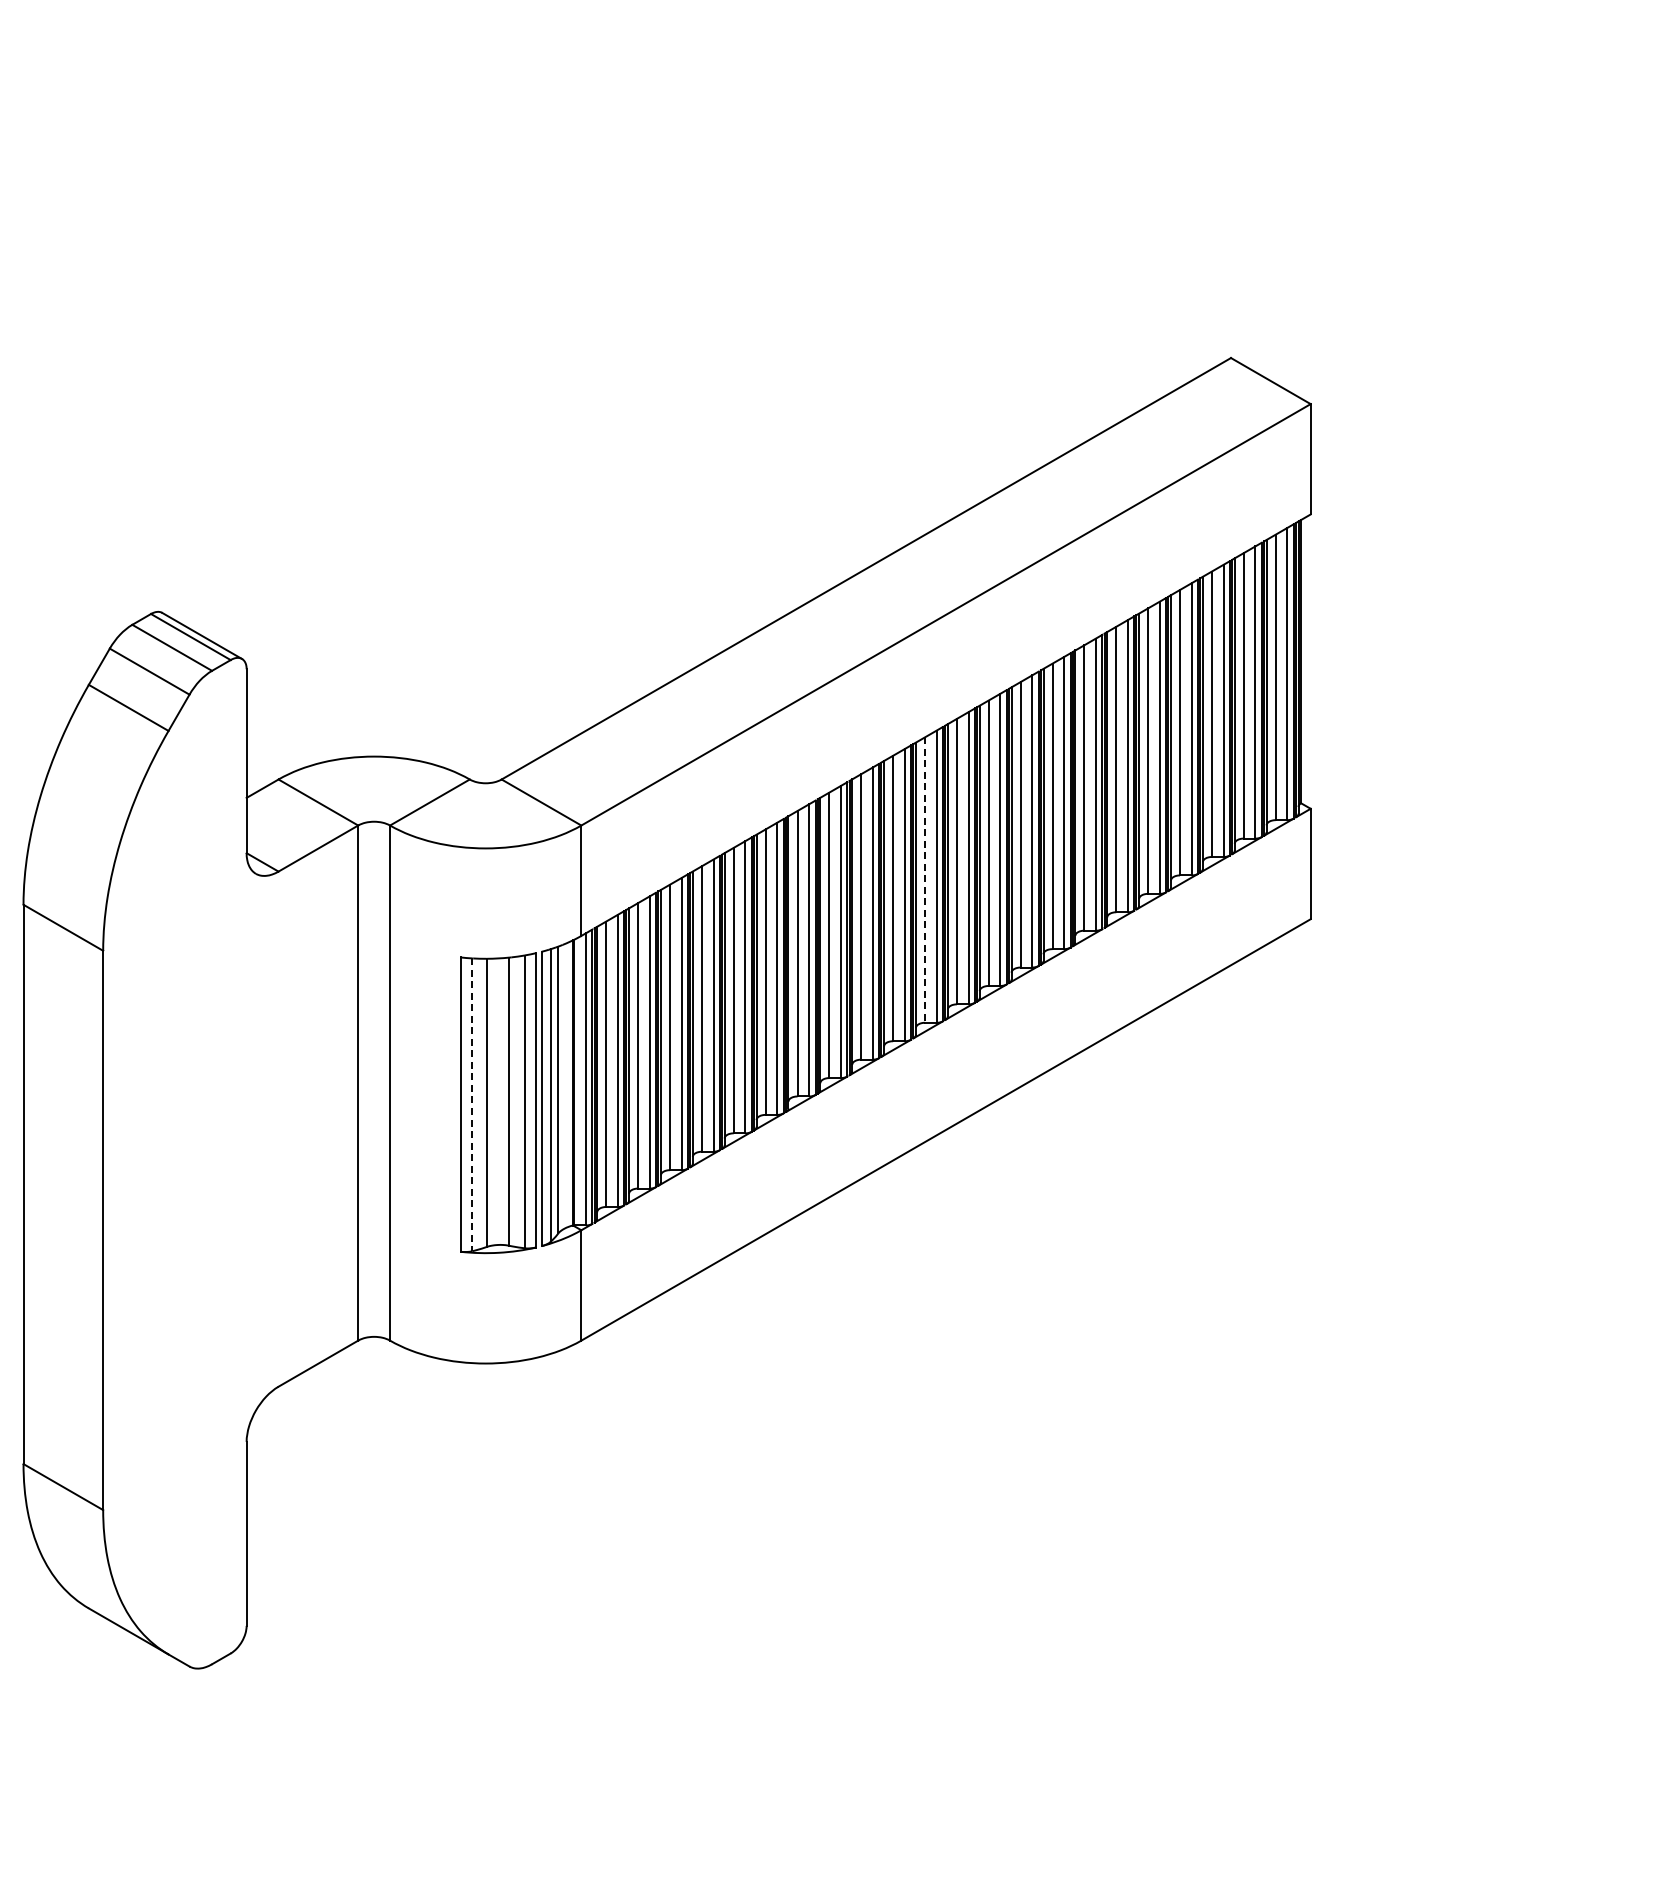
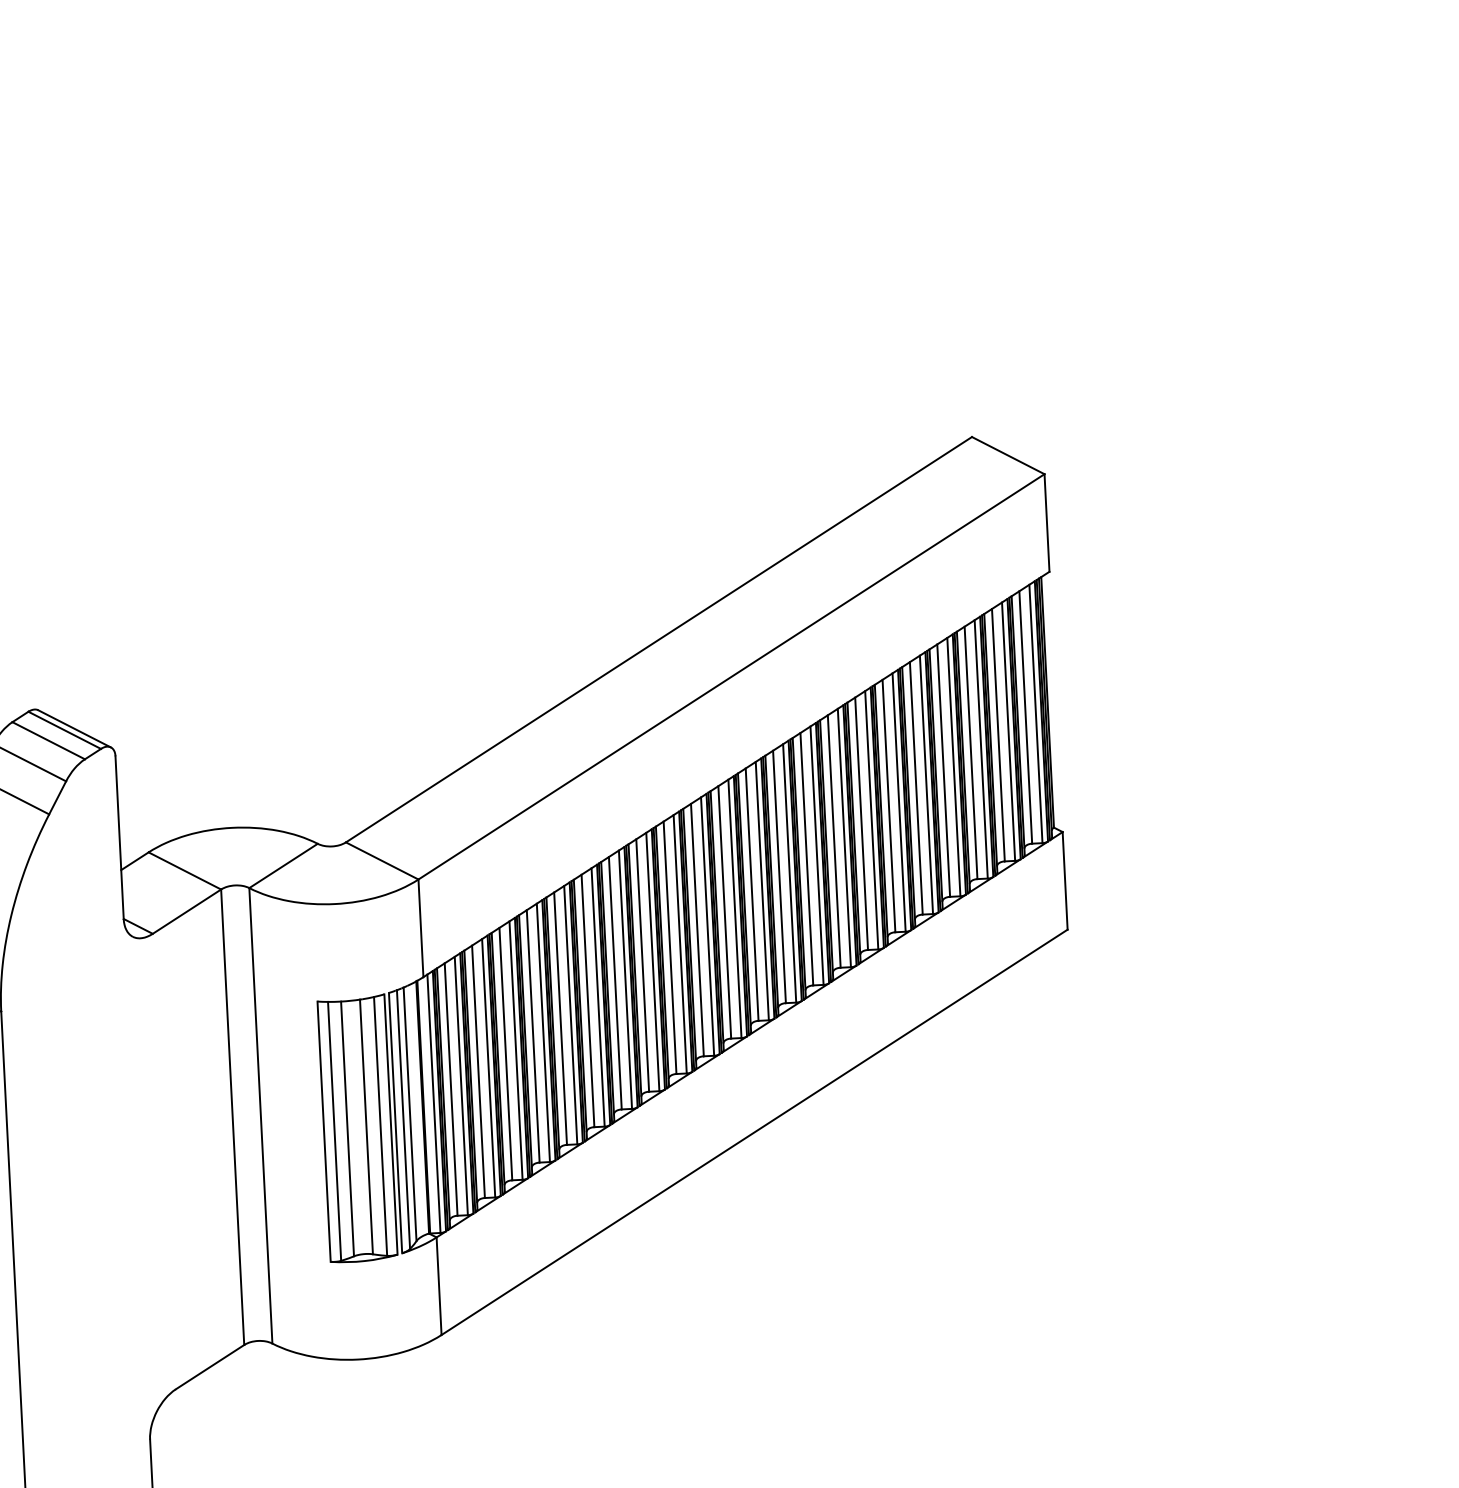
line: (924, 880) -> (724, 912), dashed -> solid
line: (472, 1105) -> (334, 1131), dashed -> solid

